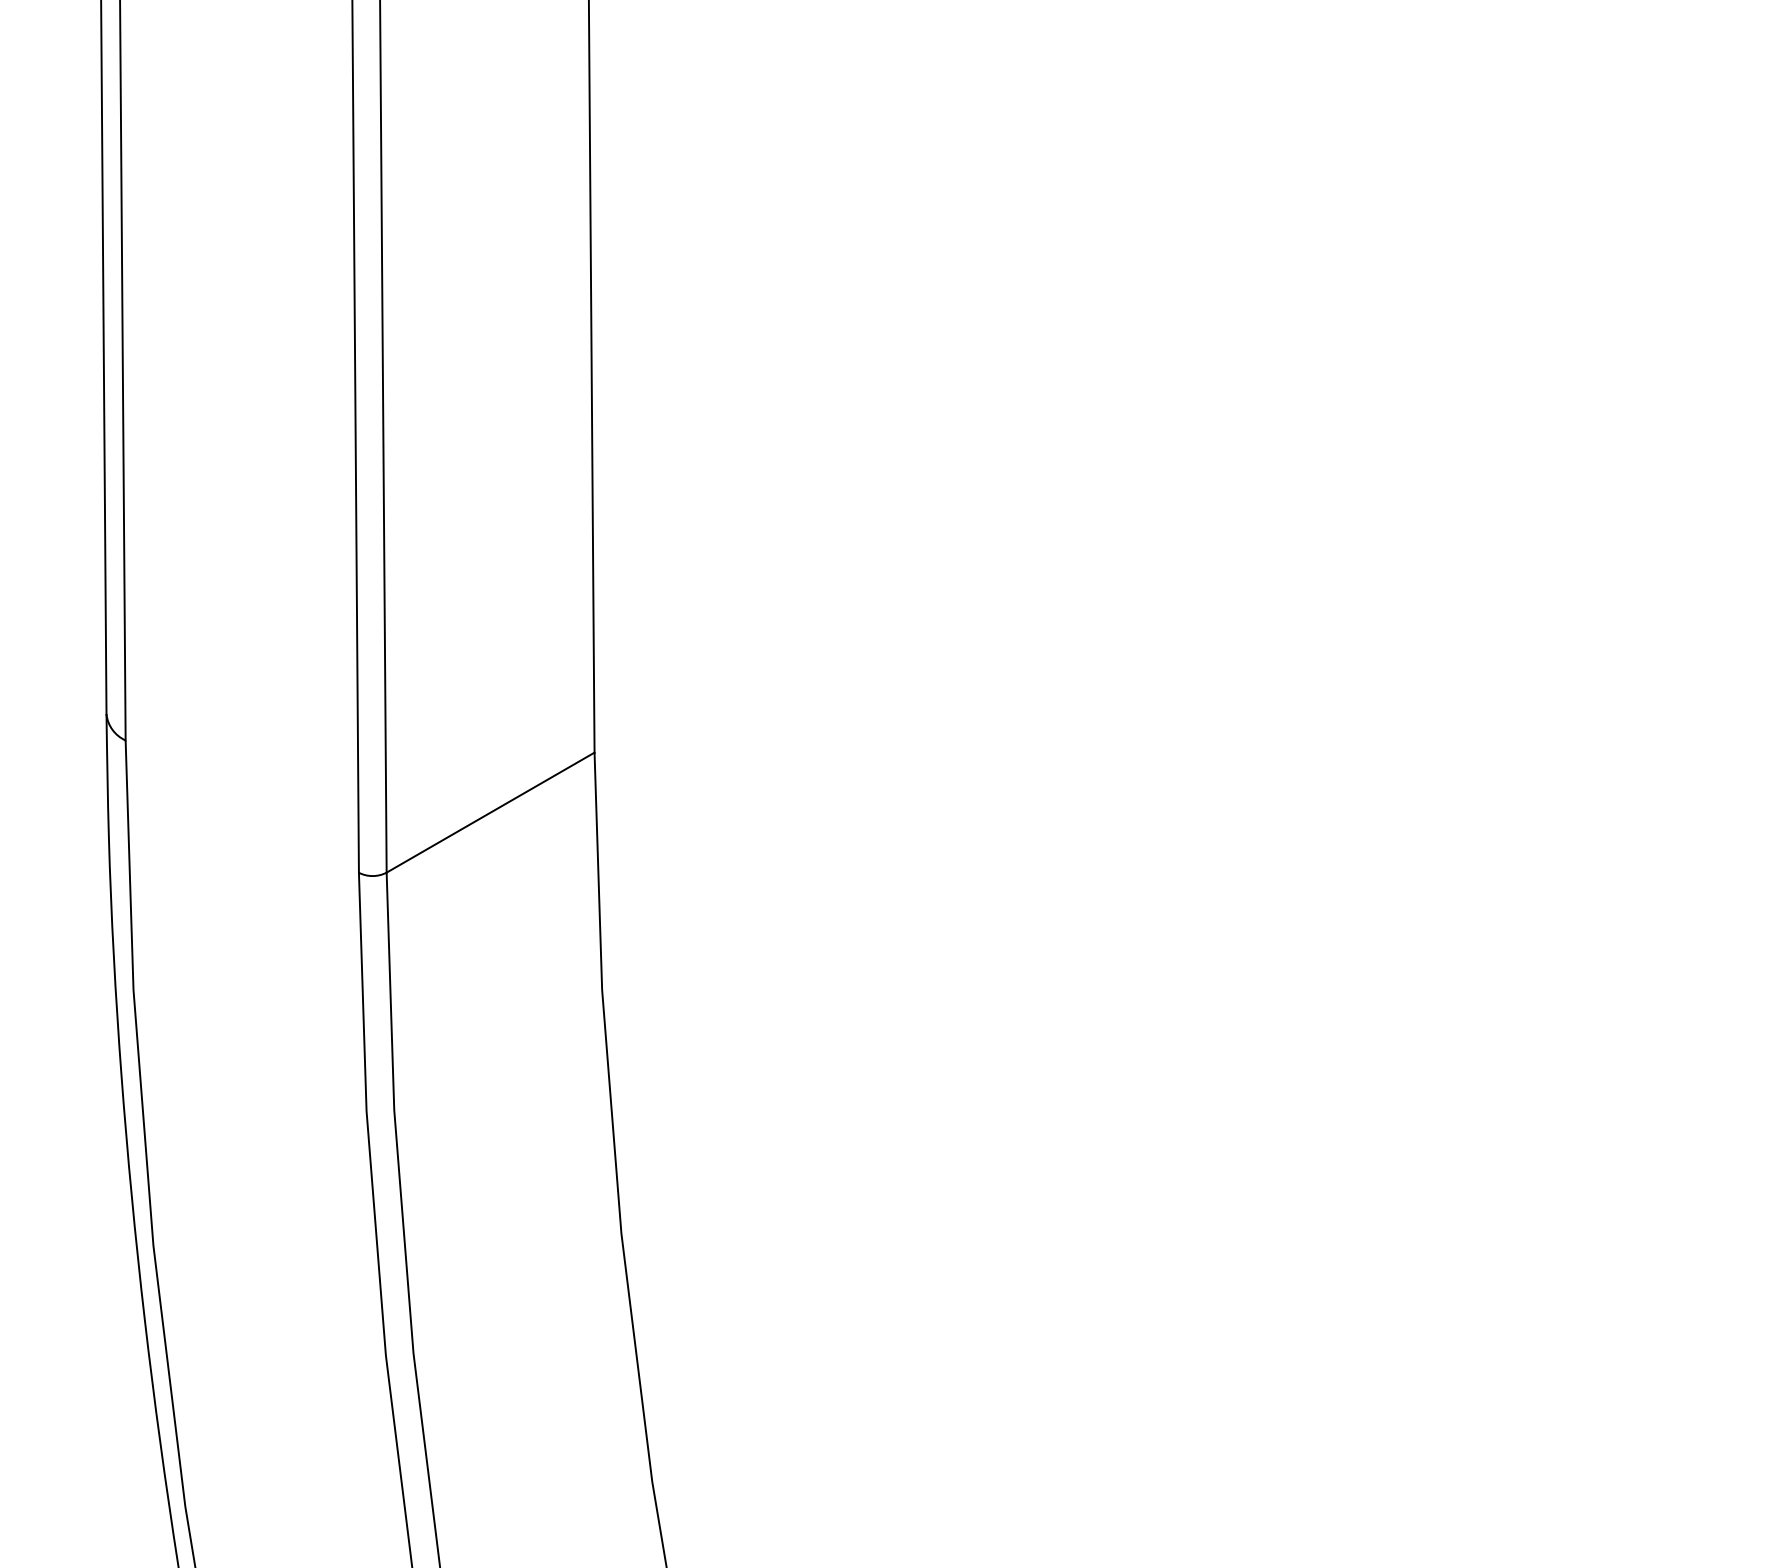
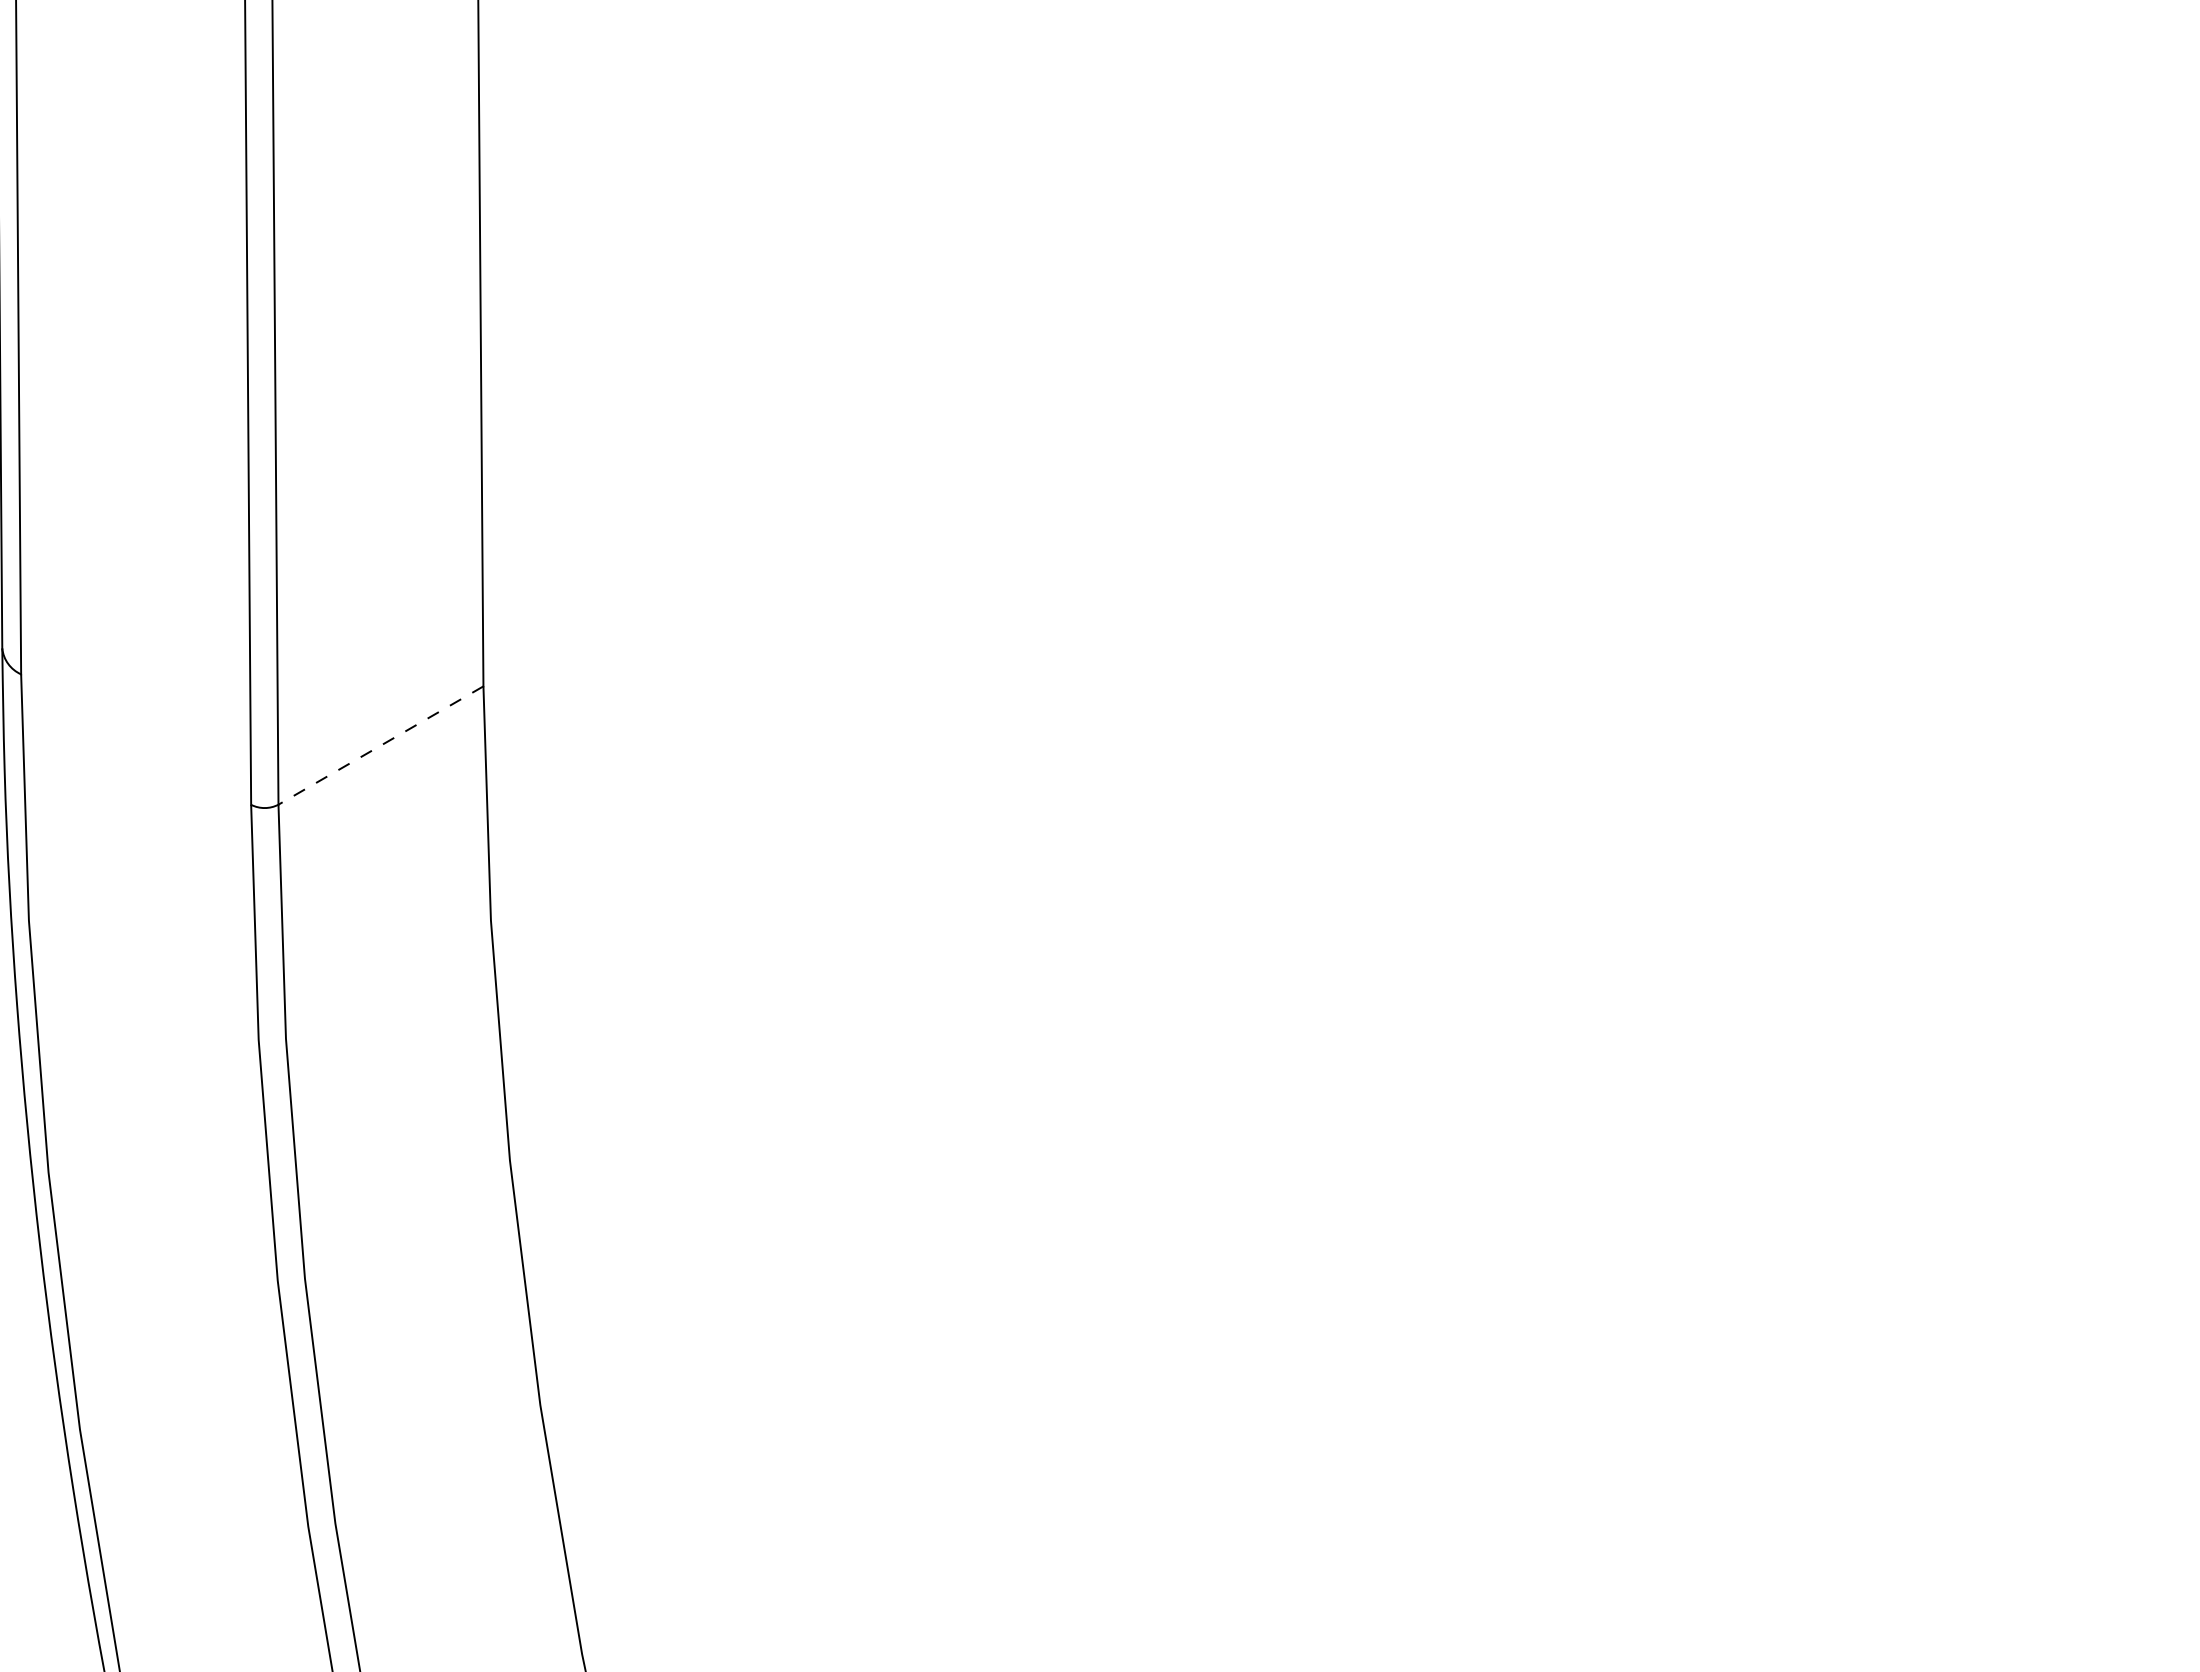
line: (490, 812) -> (380, 745), solid -> dashed

